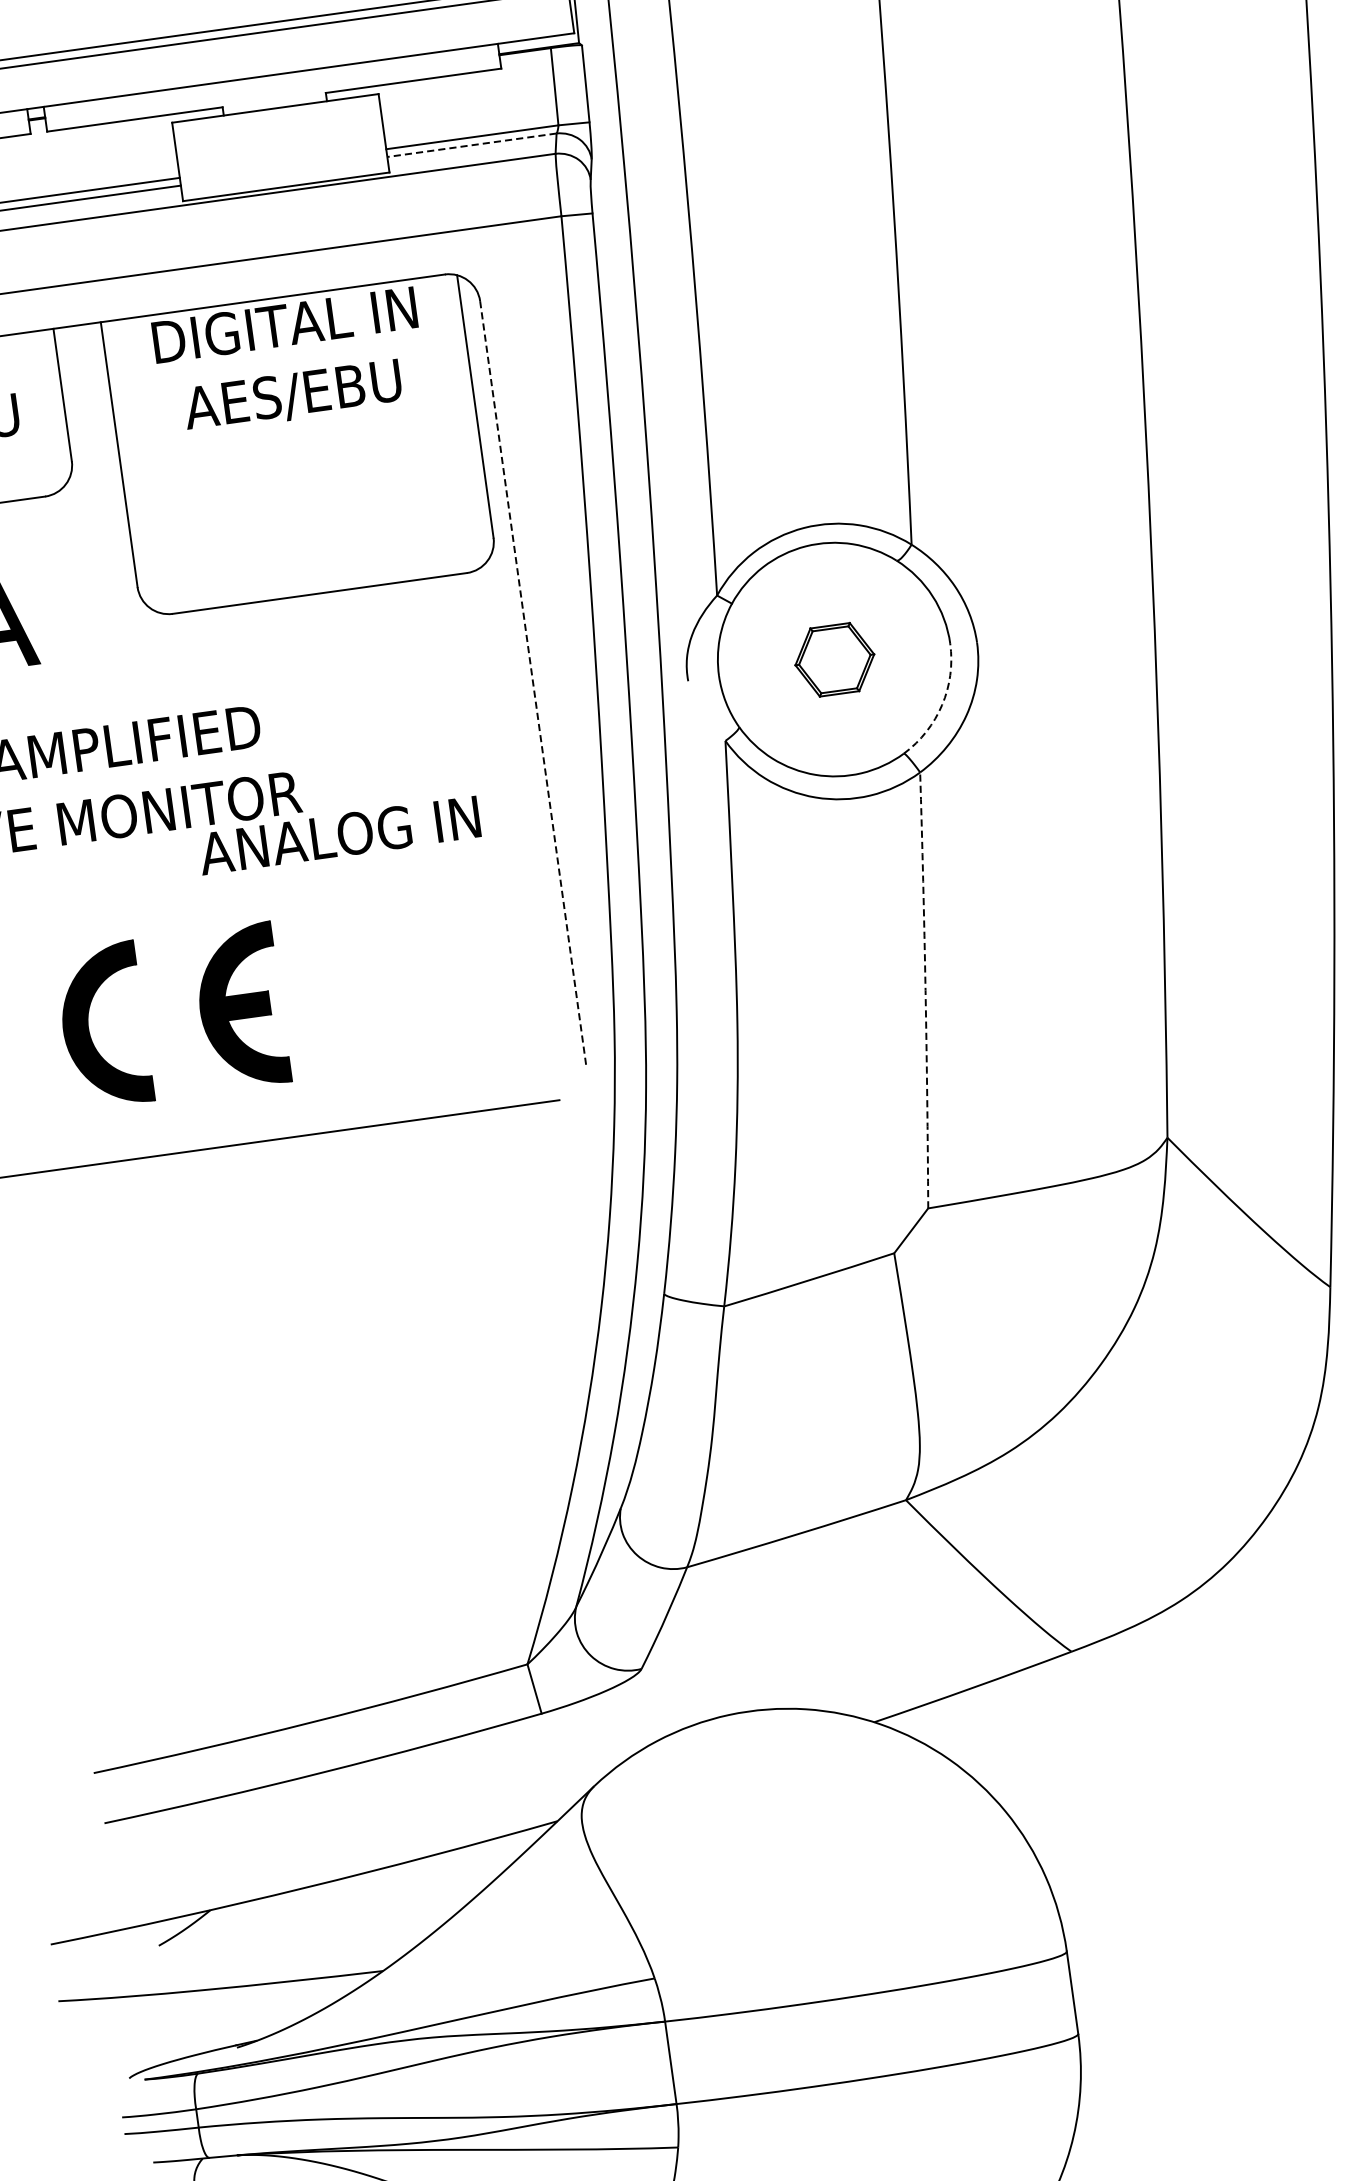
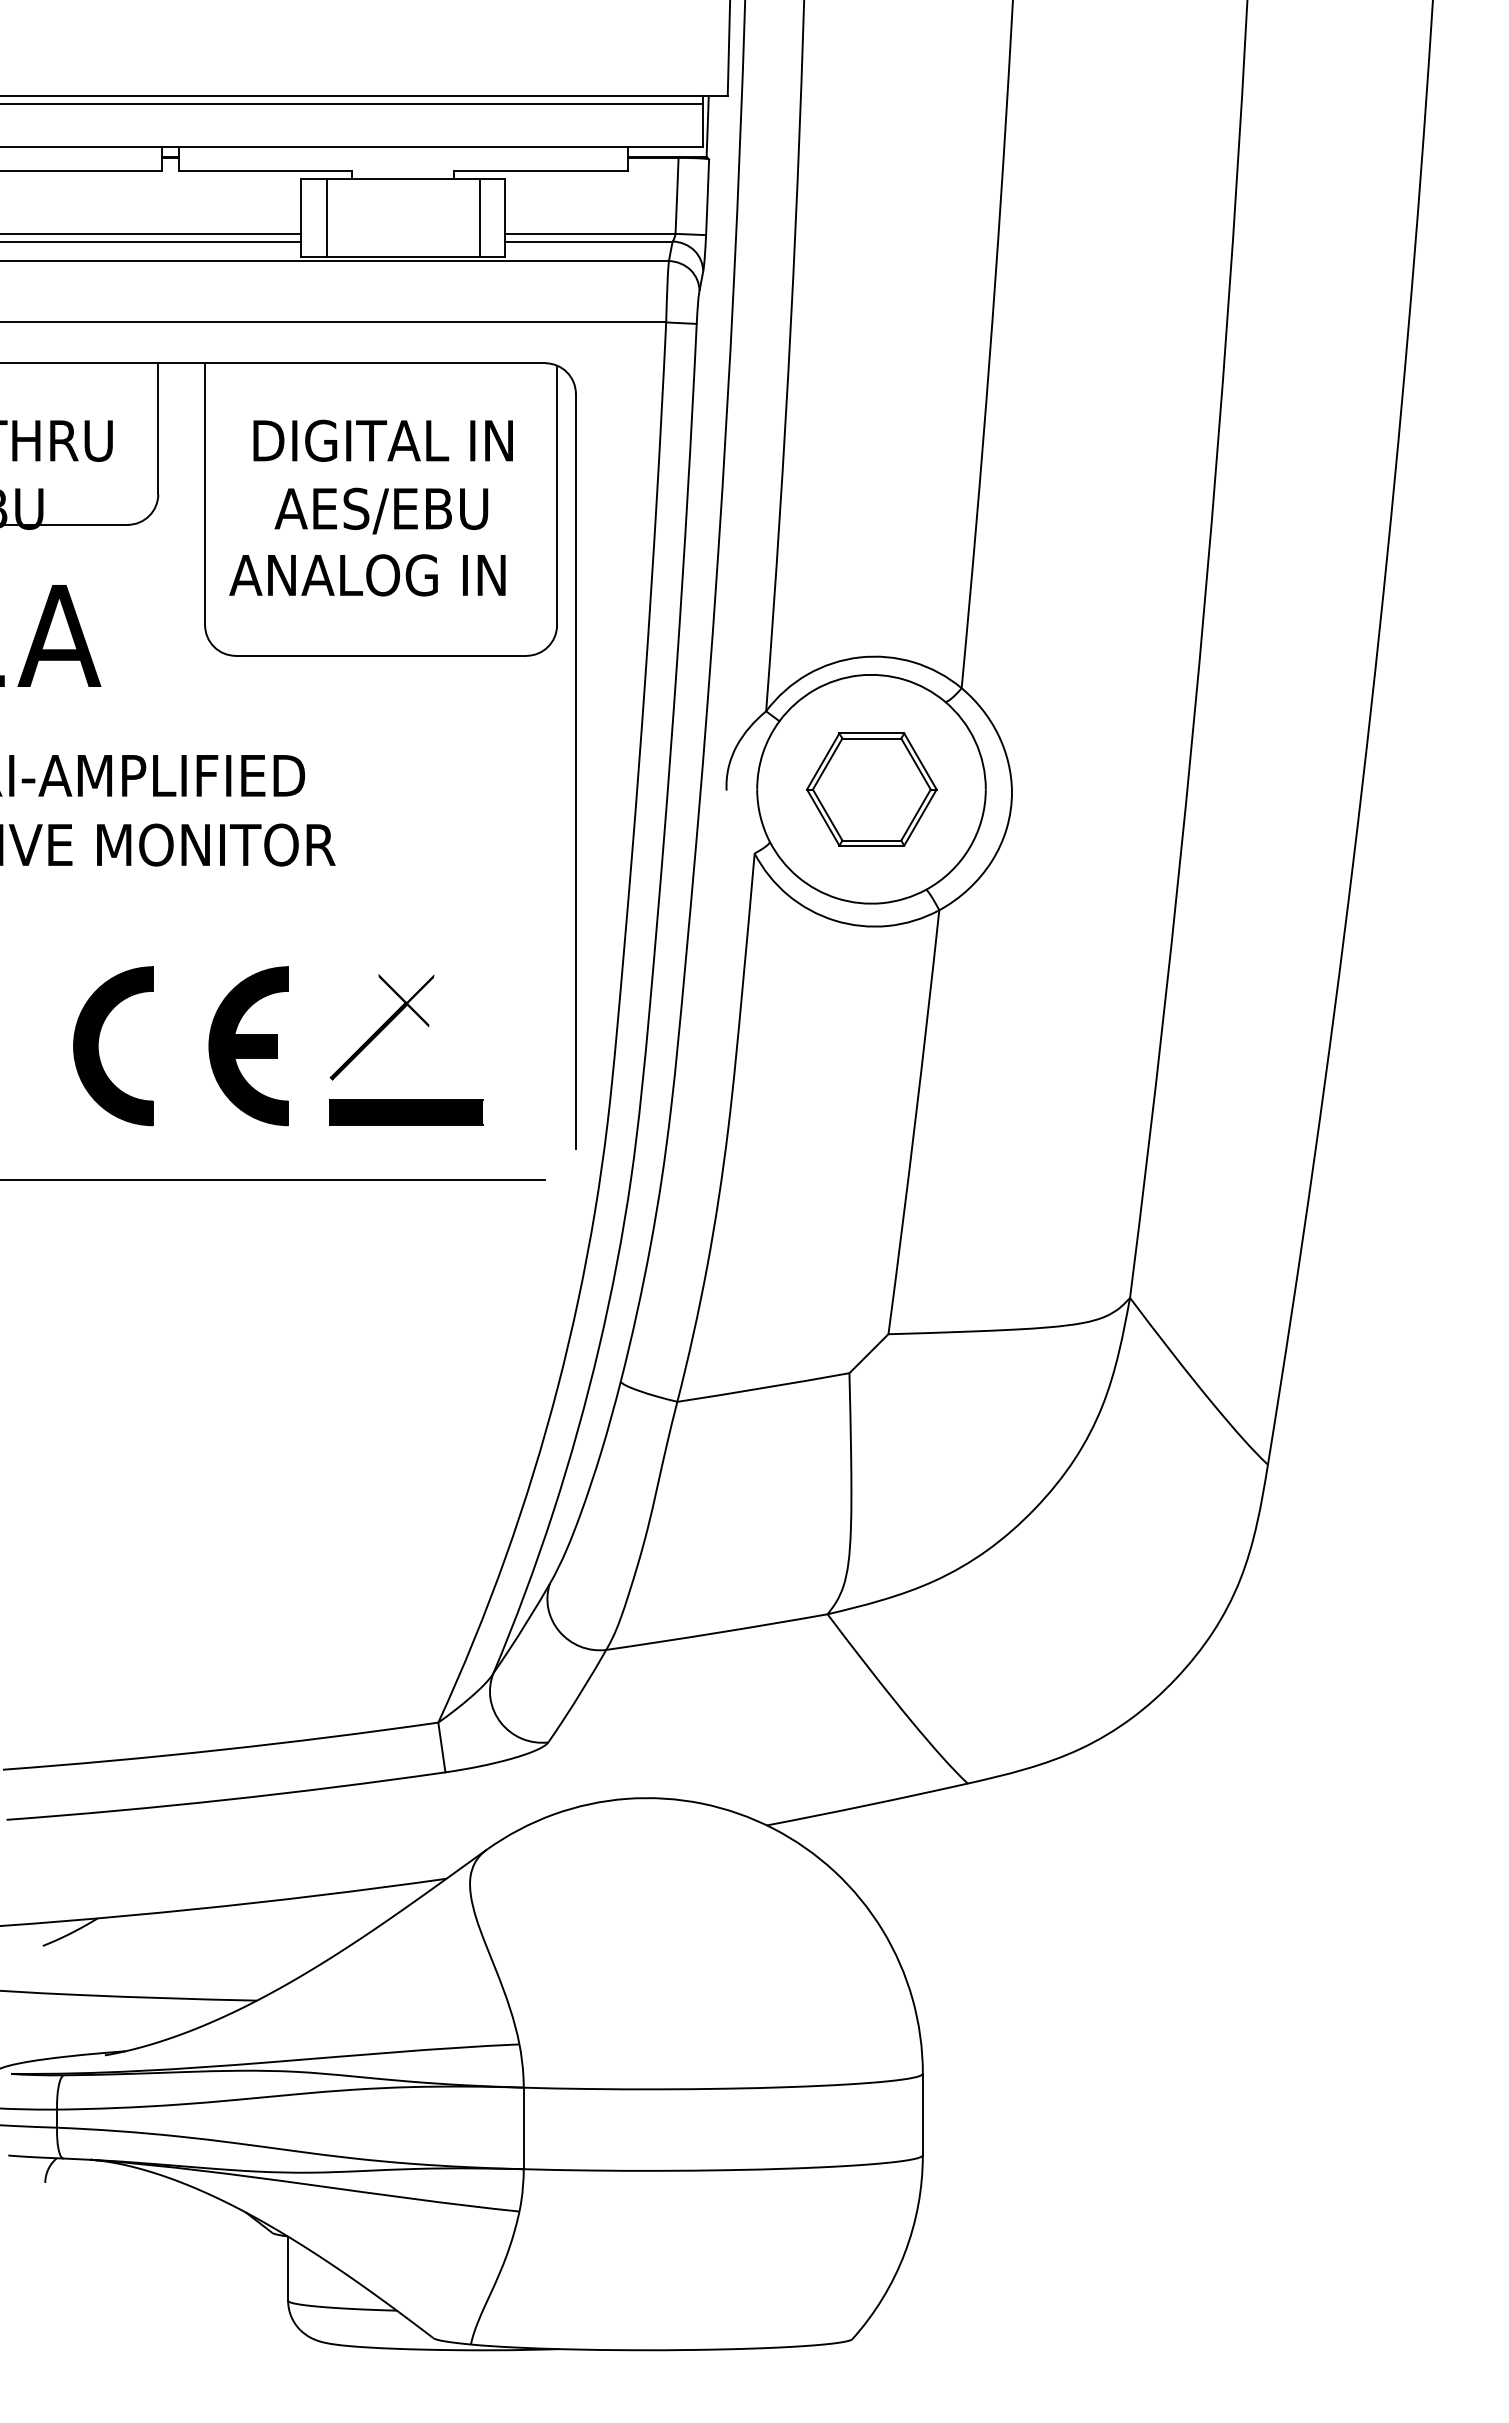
line: (357, 136) -> (479, 217), added
line: (471, 145) -> (588, 241), dashed -> solid
line: (203, 157) -> (326, 217), added
text: (289, 361) -> (382, 476), moved
part: (834, 659) -> (871, 789), size x1.67
line: (532, 683) -> (575, 771), dashed -> solid
arc: (941, 704) -> (969, 847), dashed -> solid
text: (339, 835) -> (367, 575), moved
part: (376, 968) -> (385, 1027), added
arc: (925, 990) -> (915, 1122), dashed -> solid

